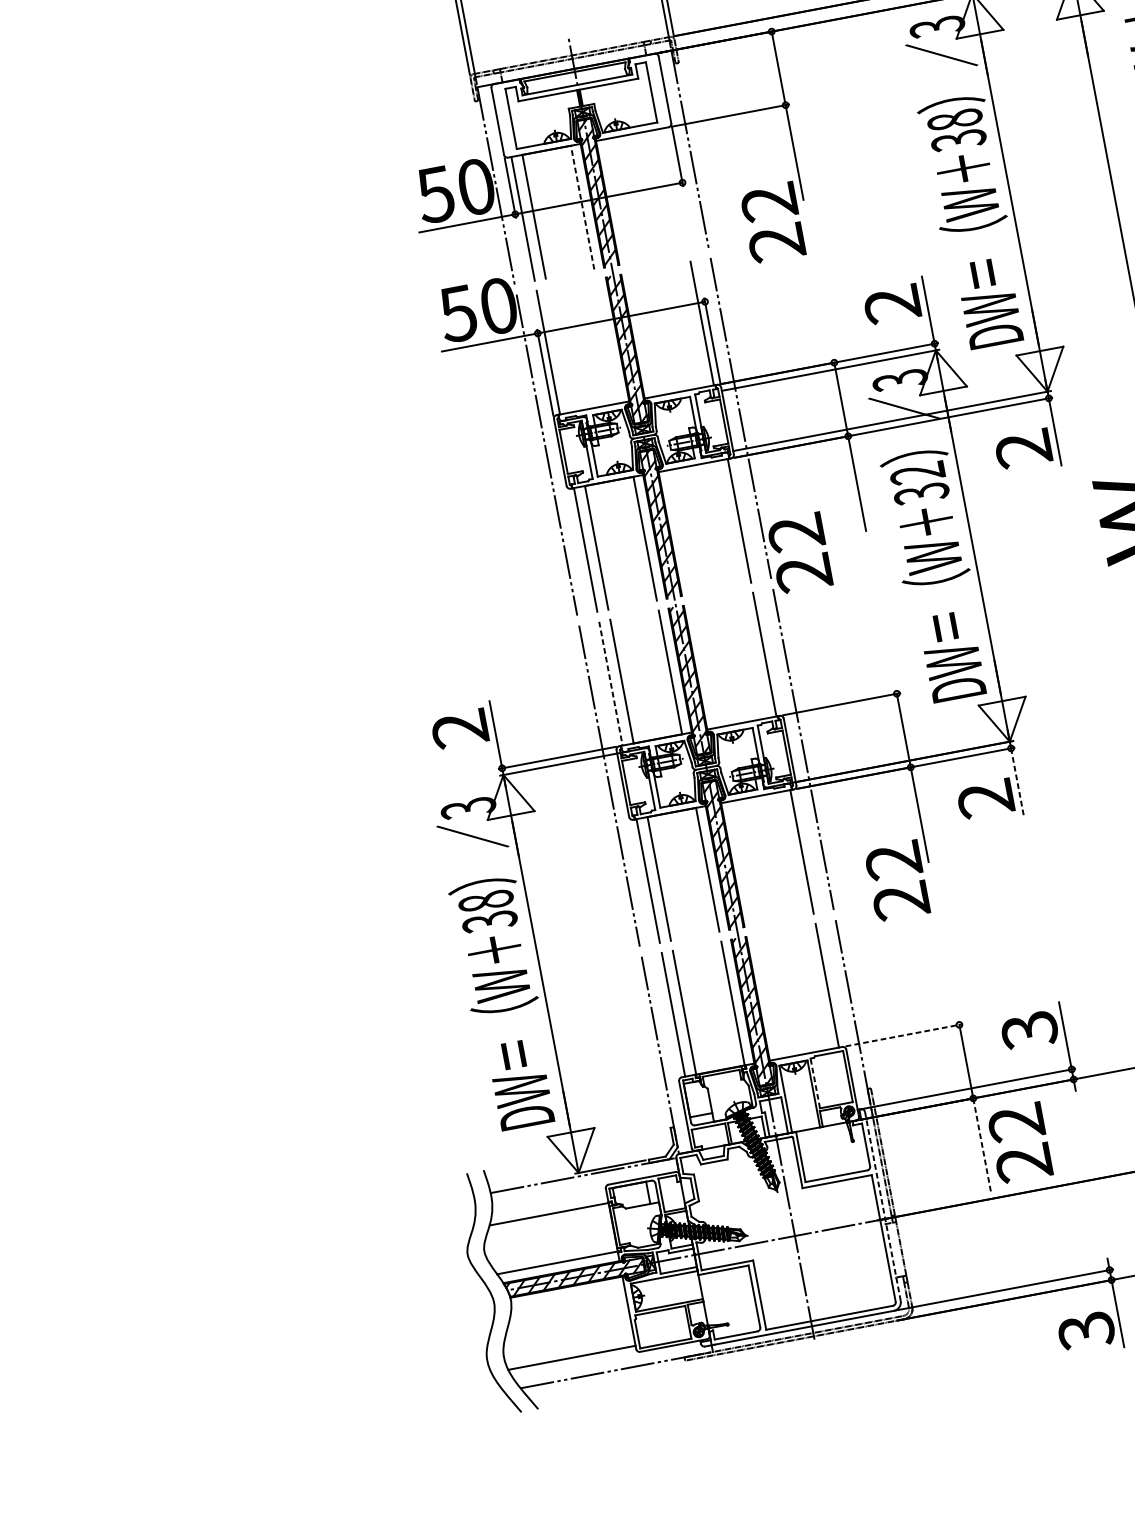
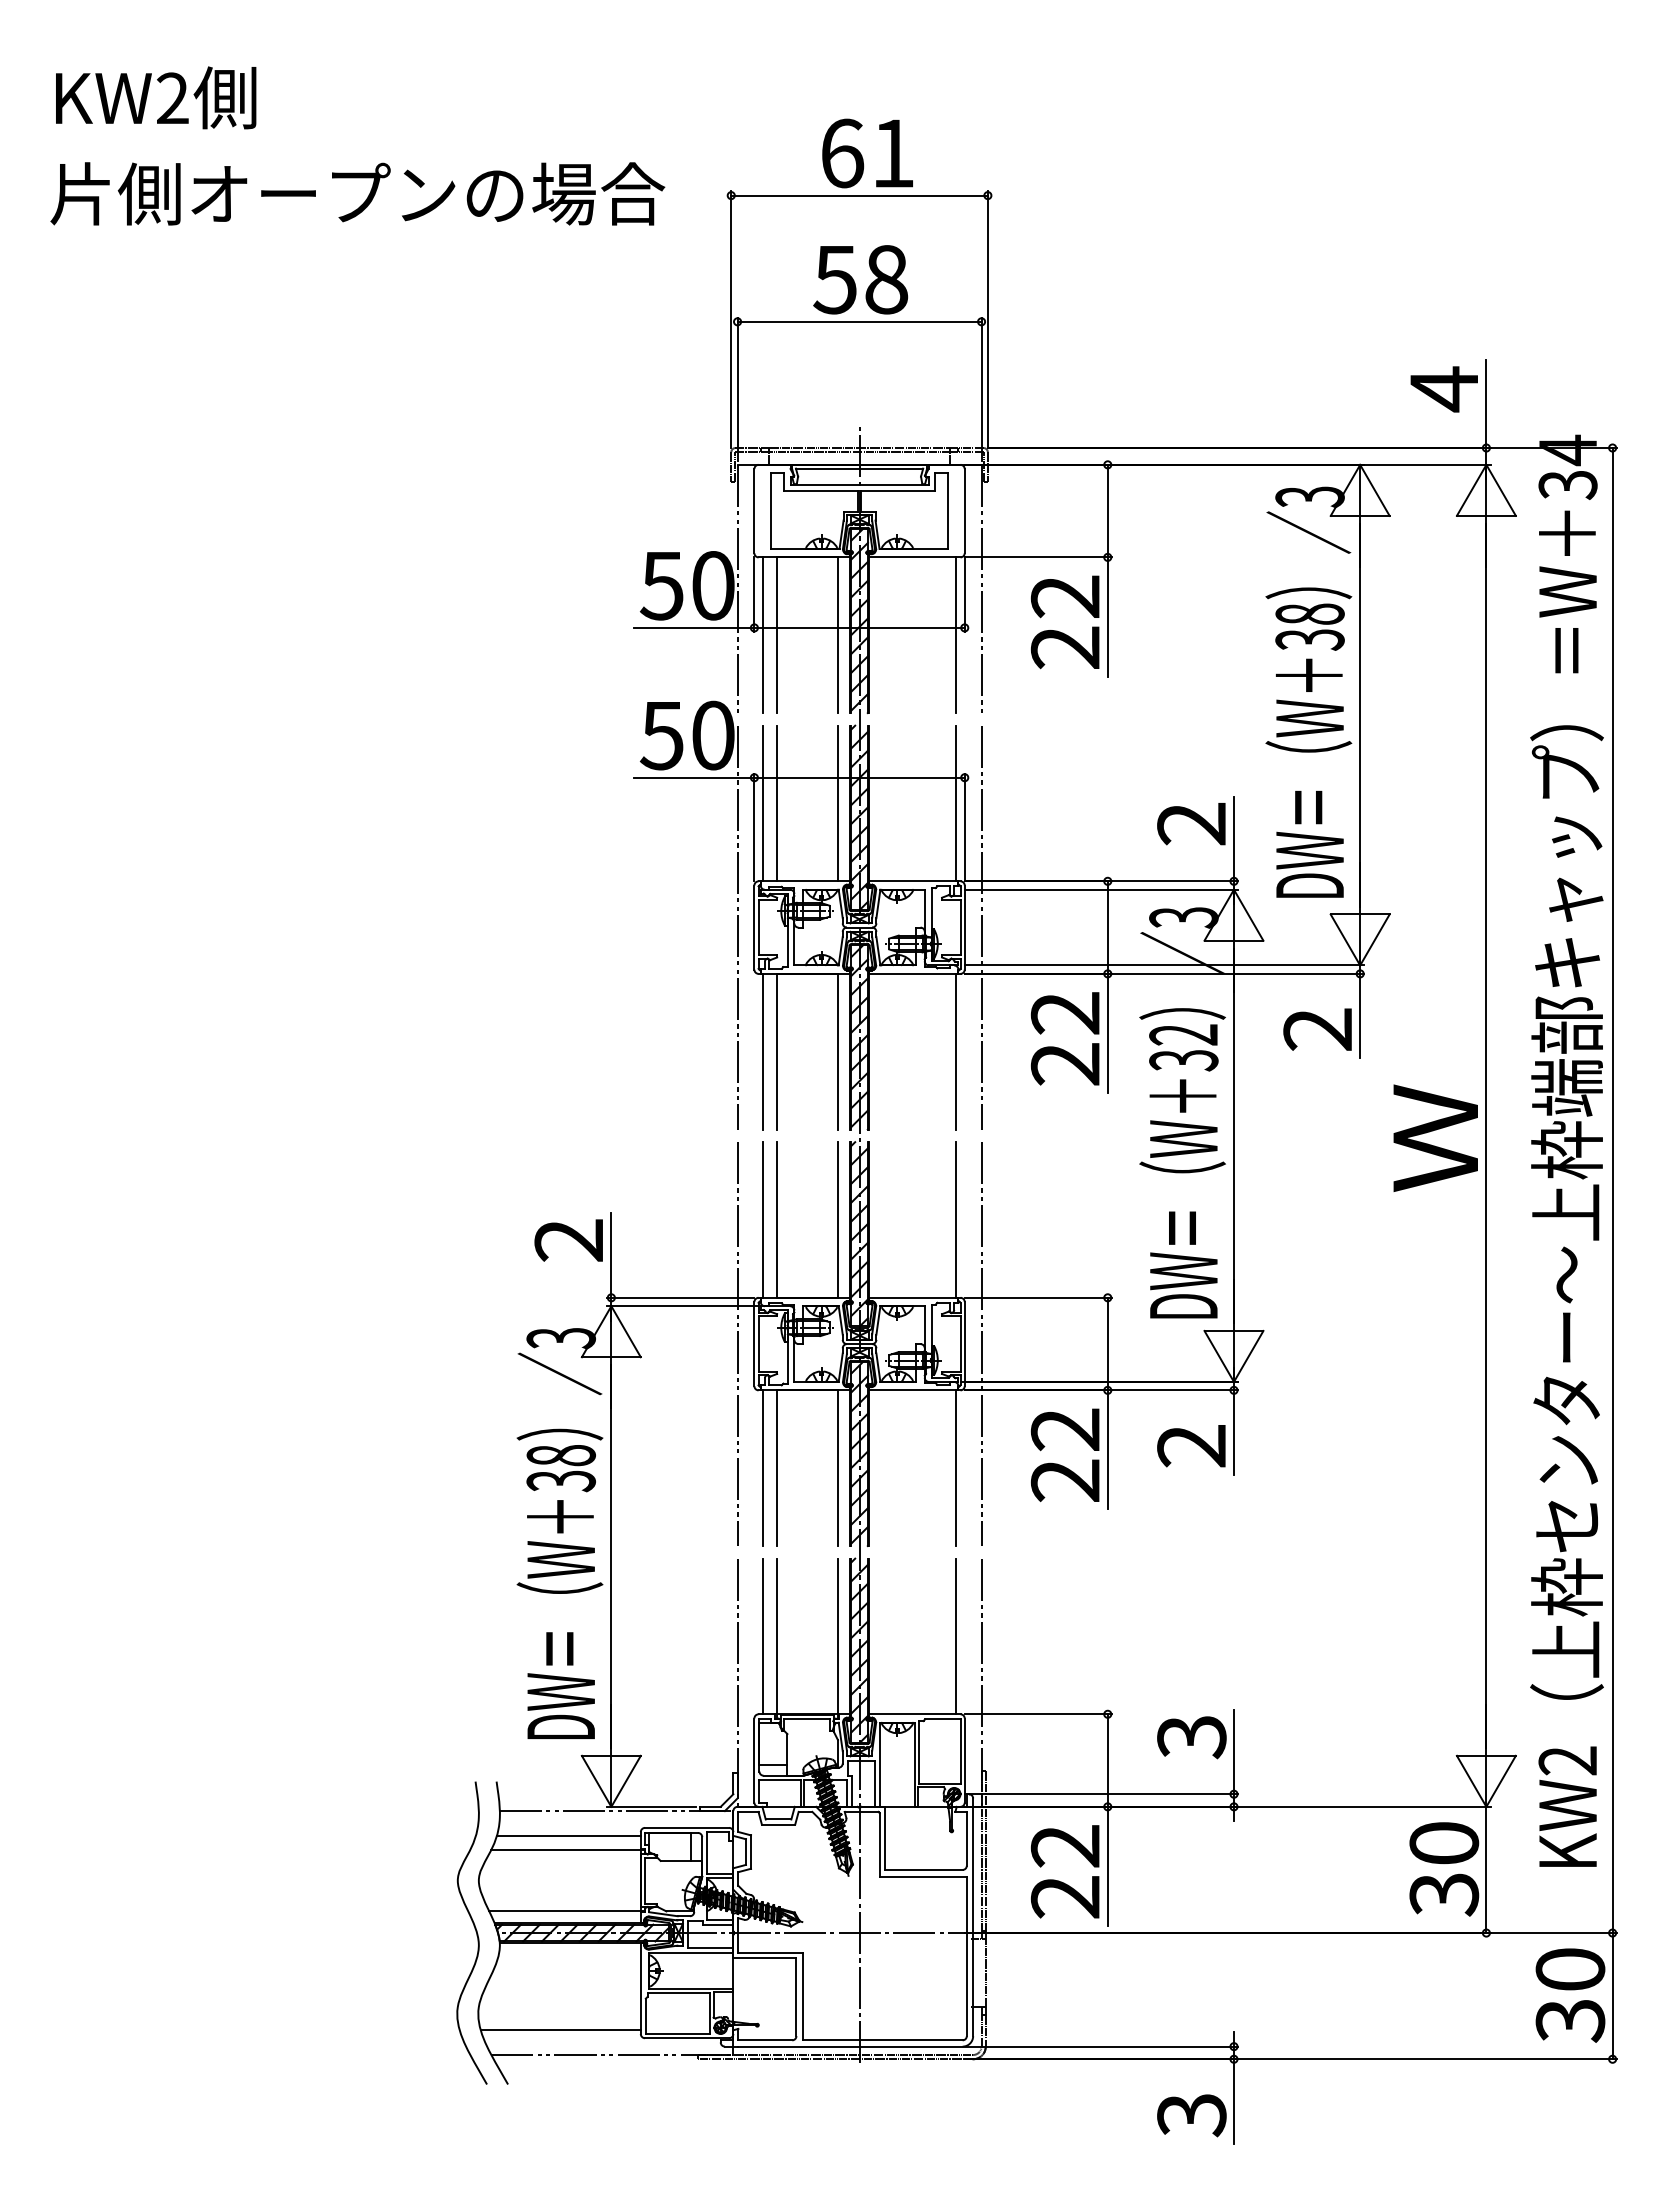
line: (677, 190) -> (956, 635), added
line: (582, 207) -> (837, 635), dashed -> solid
text: (772, 223) -> (1064, 622), moved
line: (607, 341) -> (837, 803), added
line: (559, 350) -> (776, 803), added
text: (800, 552) -> (1065, 1038), moved
line: (610, 683) -> (762, 1219), dashed -> solid
line: (1017, 782) -> (1233, 1433), dashed -> solid
text: (896, 880) -> (1064, 1454), moved
line: (904, 1035) -> (1038, 1714), dashed -> solid
line: (815, 1082) -> (919, 1751), dashed -> solid
text: (1020, 1142) -> (1065, 1871), moved
line: (982, 1145) -> (1107, 1866), dashed -> solid
line: (549, 1202) -> (568, 1836), added
line: (883, 1206) -> (973, 1917), dashed -> solid

